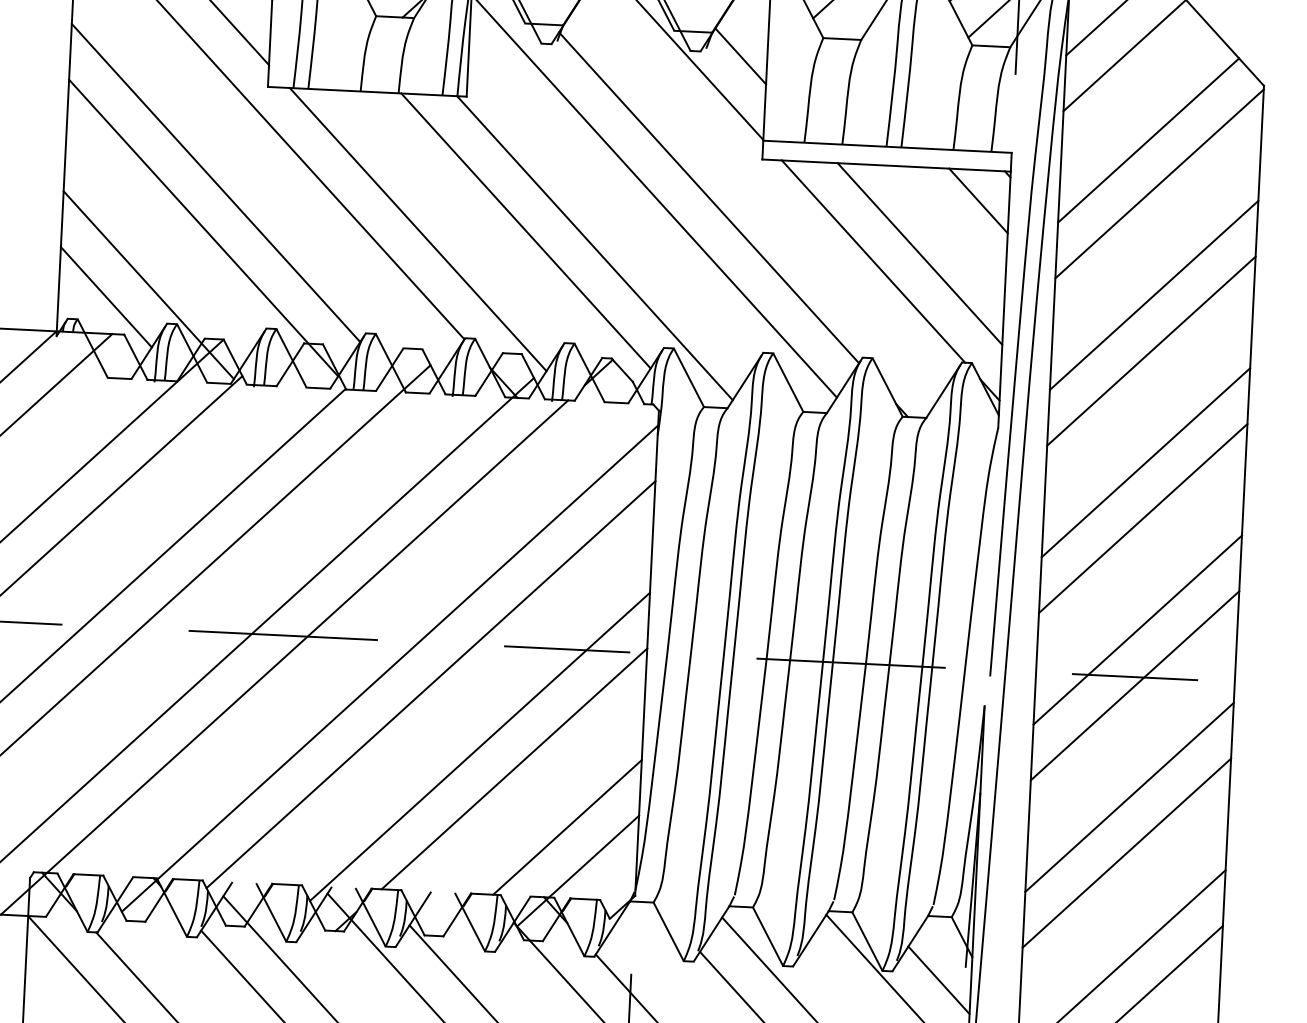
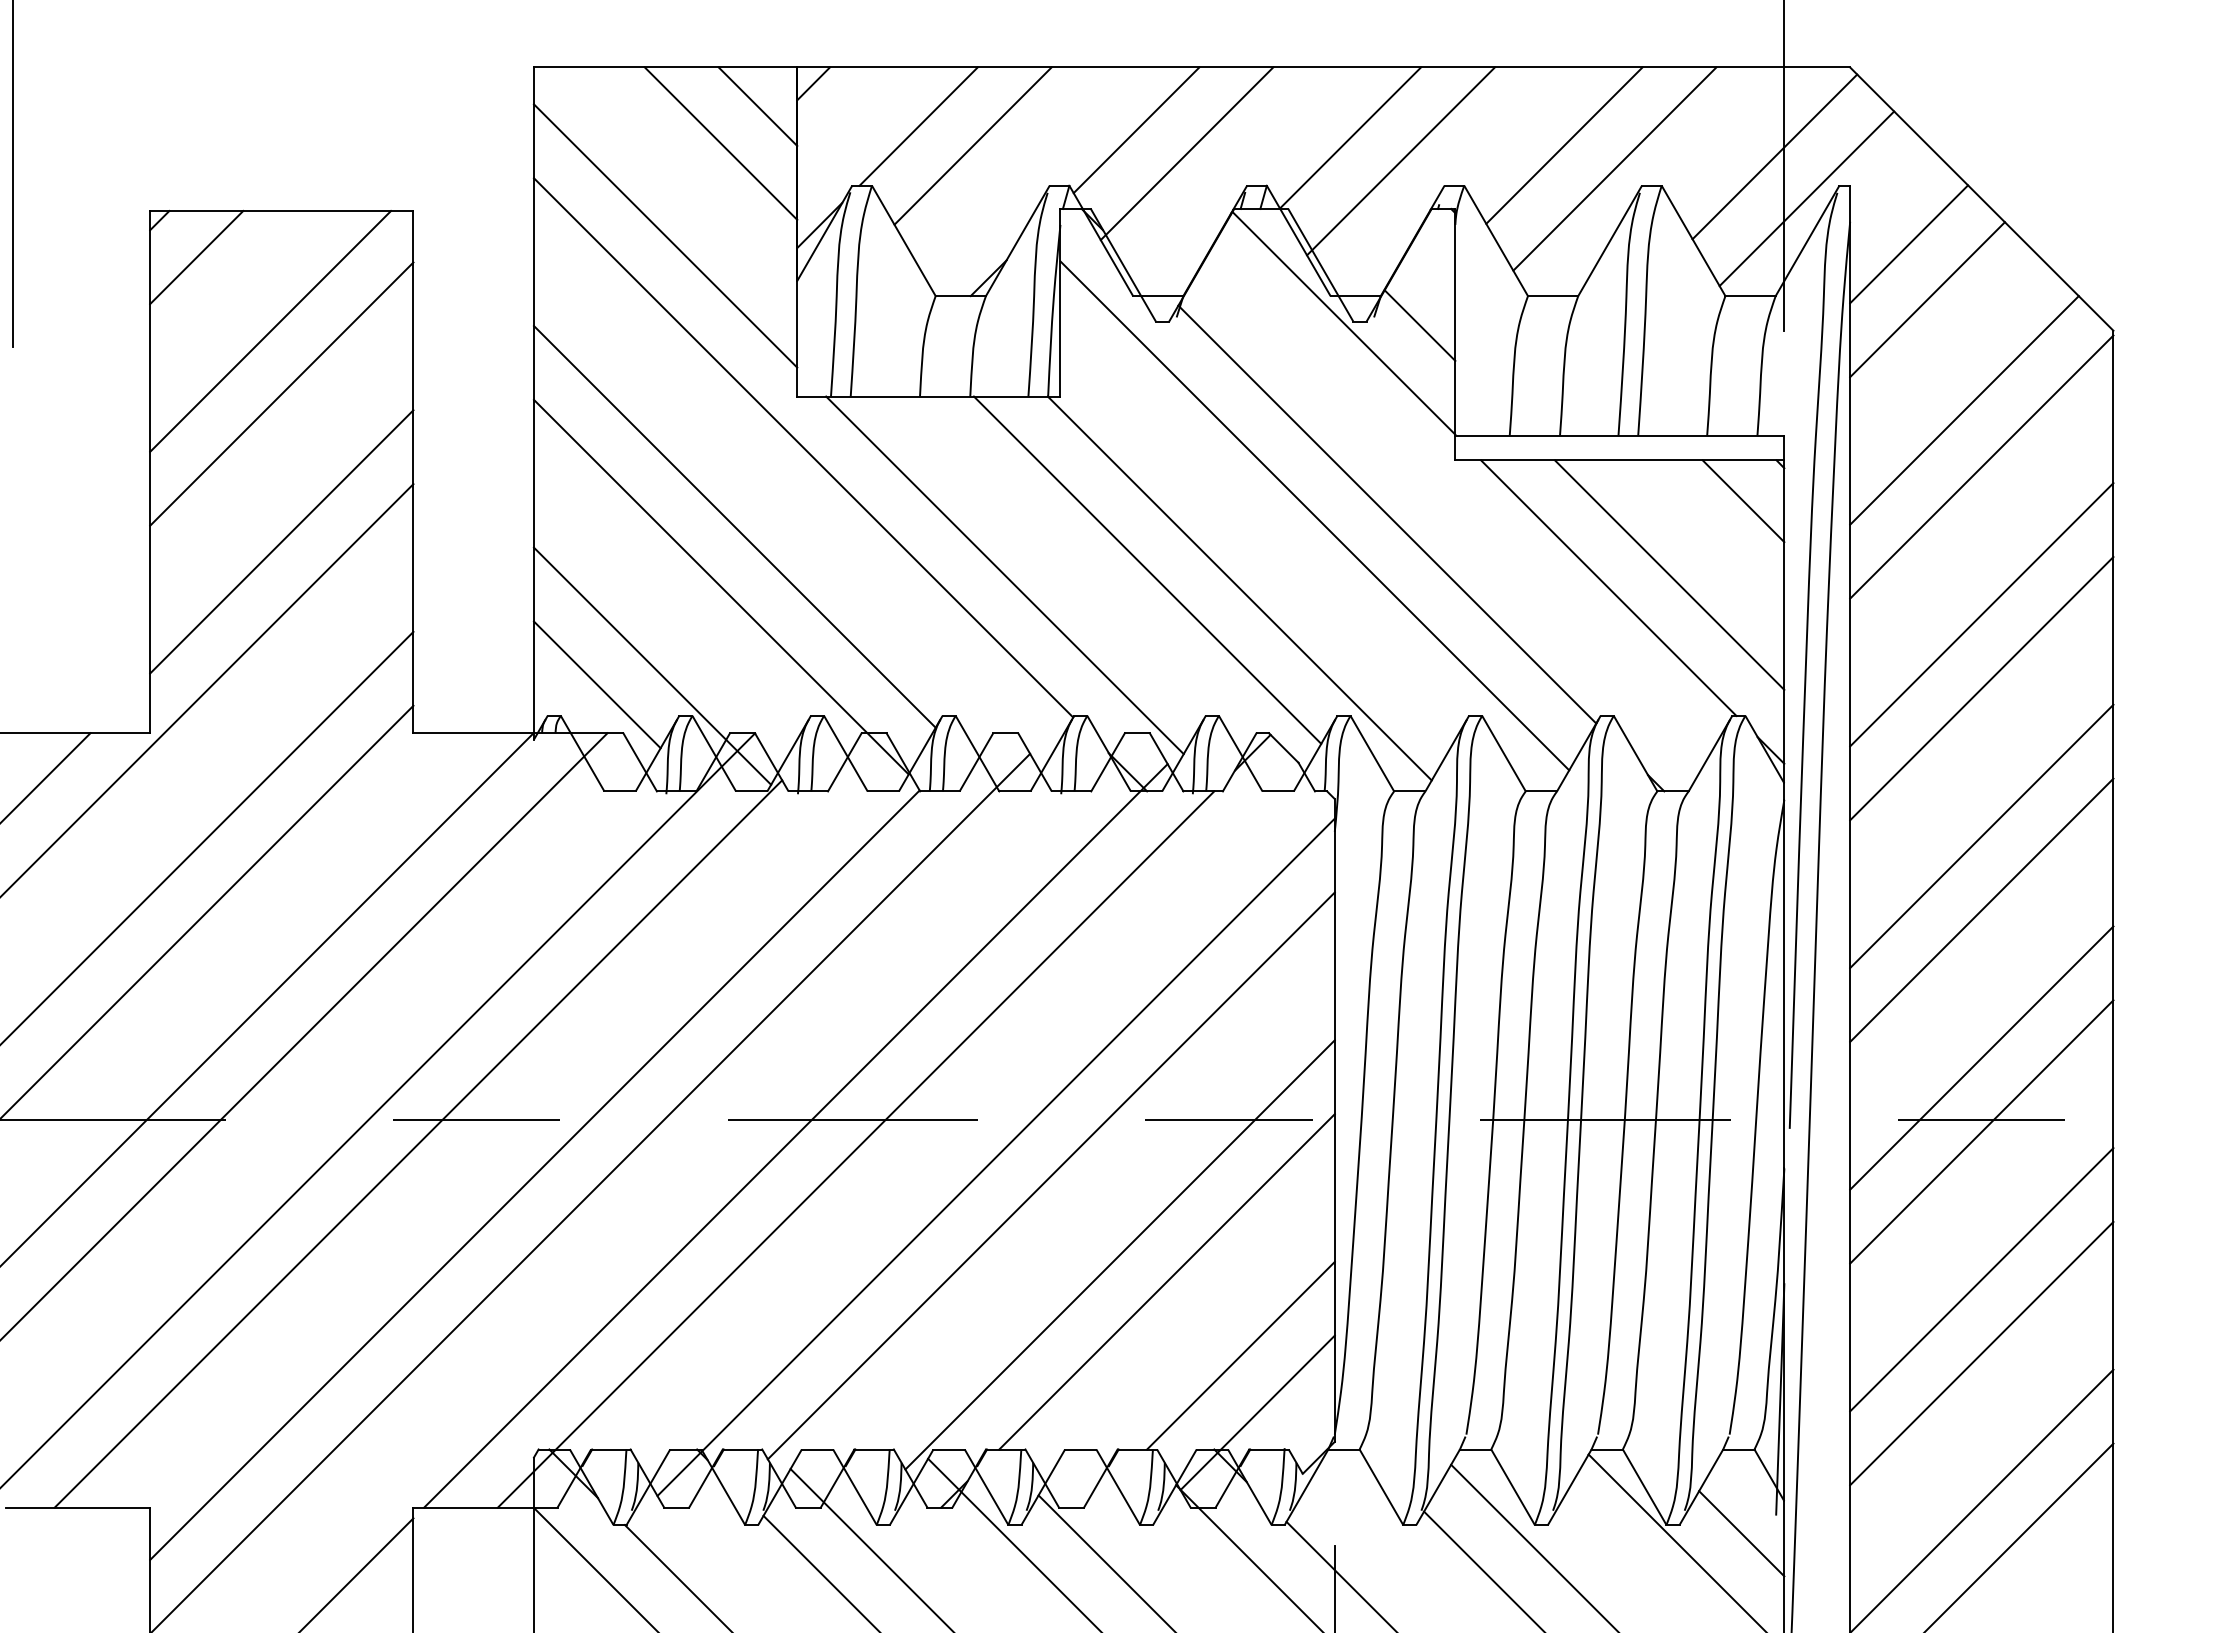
line: (991, 566) -> (1784, 983), added
line: (244, 882) -> (817, 1449), added
line: (343, 887) -> (948, 1449), added
line: (442, 892) -> (1080, 1449), added

